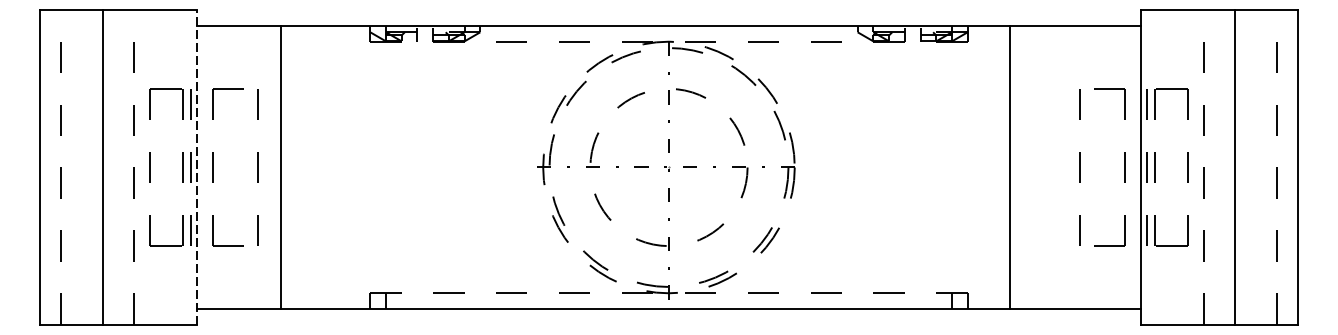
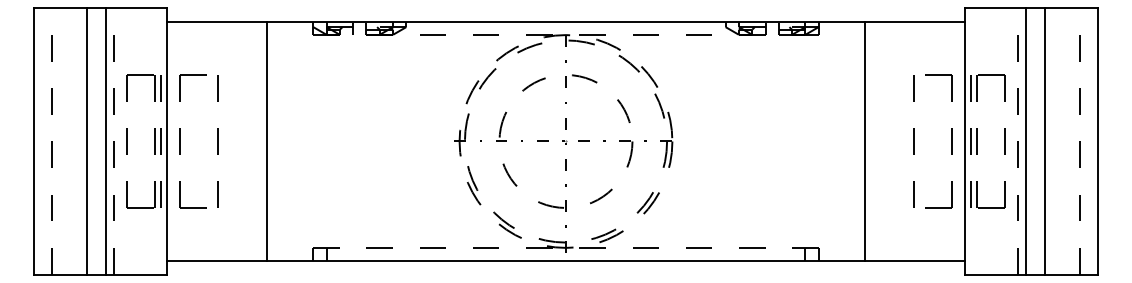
line: (124, 167) -> (105, 141), added
line: (196, 167) -> (166, 141), dashed -> solid
line: (280, 167) -> (266, 141), moved
line: (1010, 167) -> (865, 141), moved
line: (1213, 167) -> (1026, 141), added

